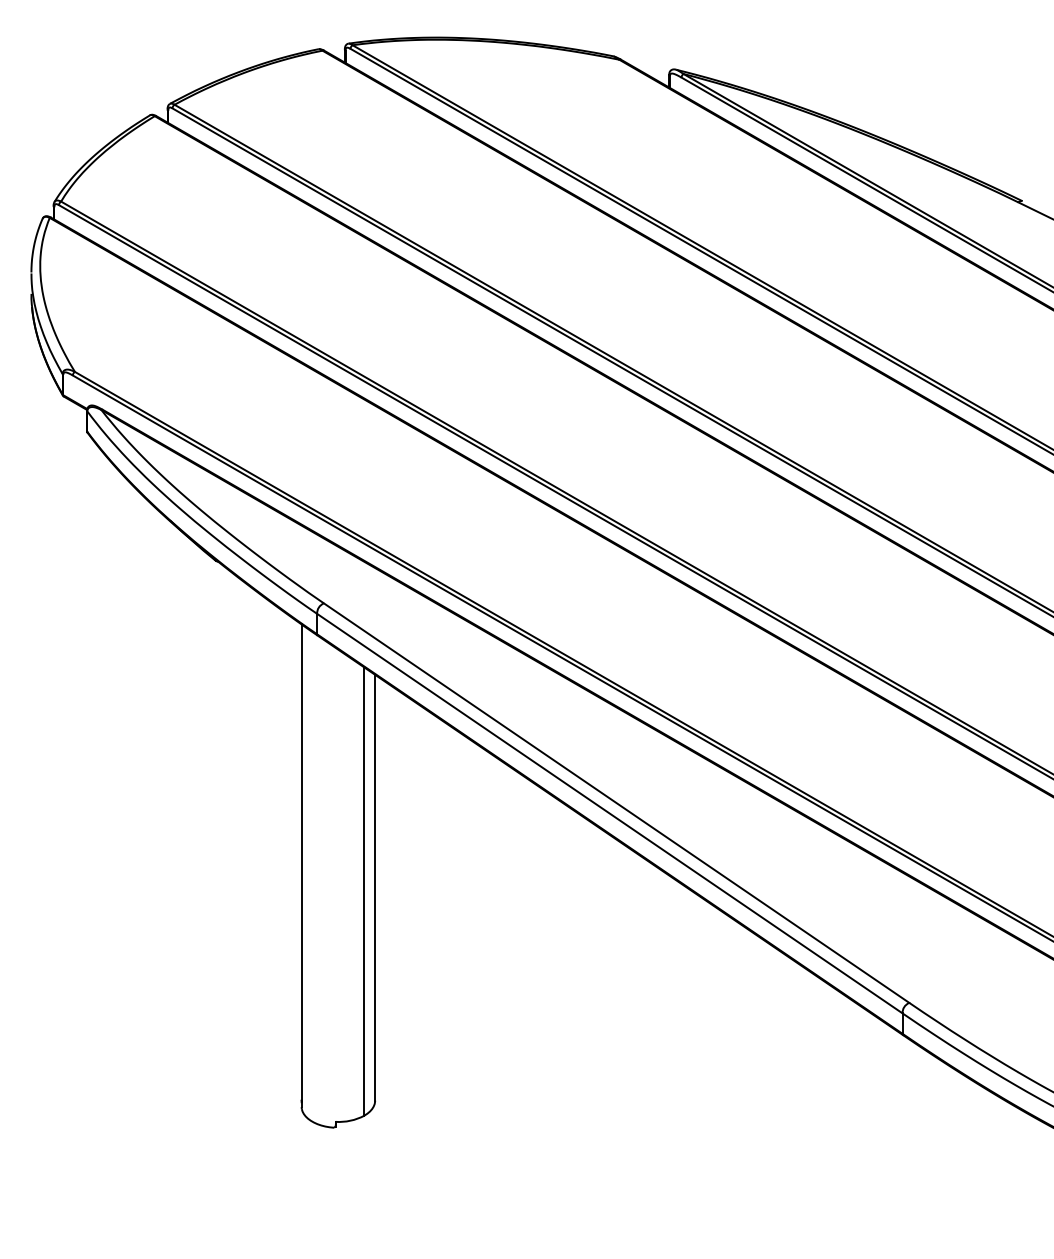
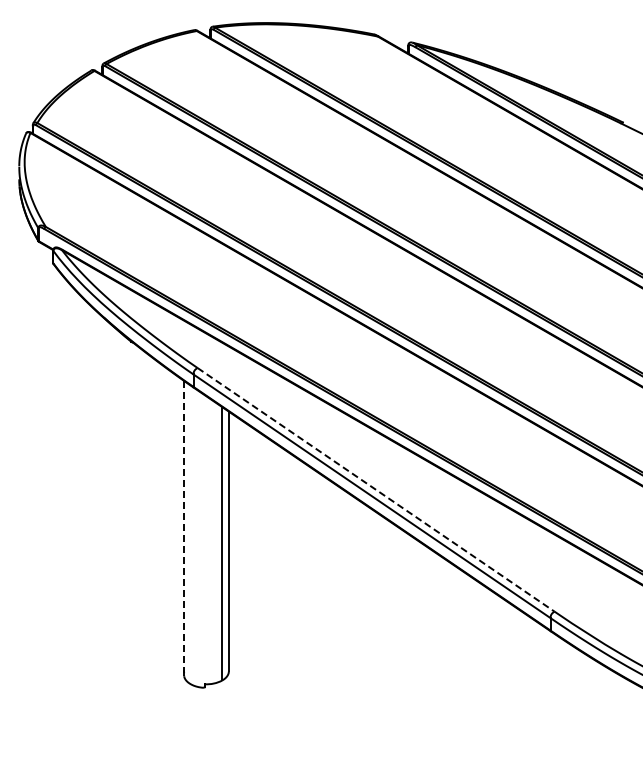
line: (617, 804) -> (376, 490), solid -> dashed
line: (302, 863) -> (184, 526), solid -> dashed

